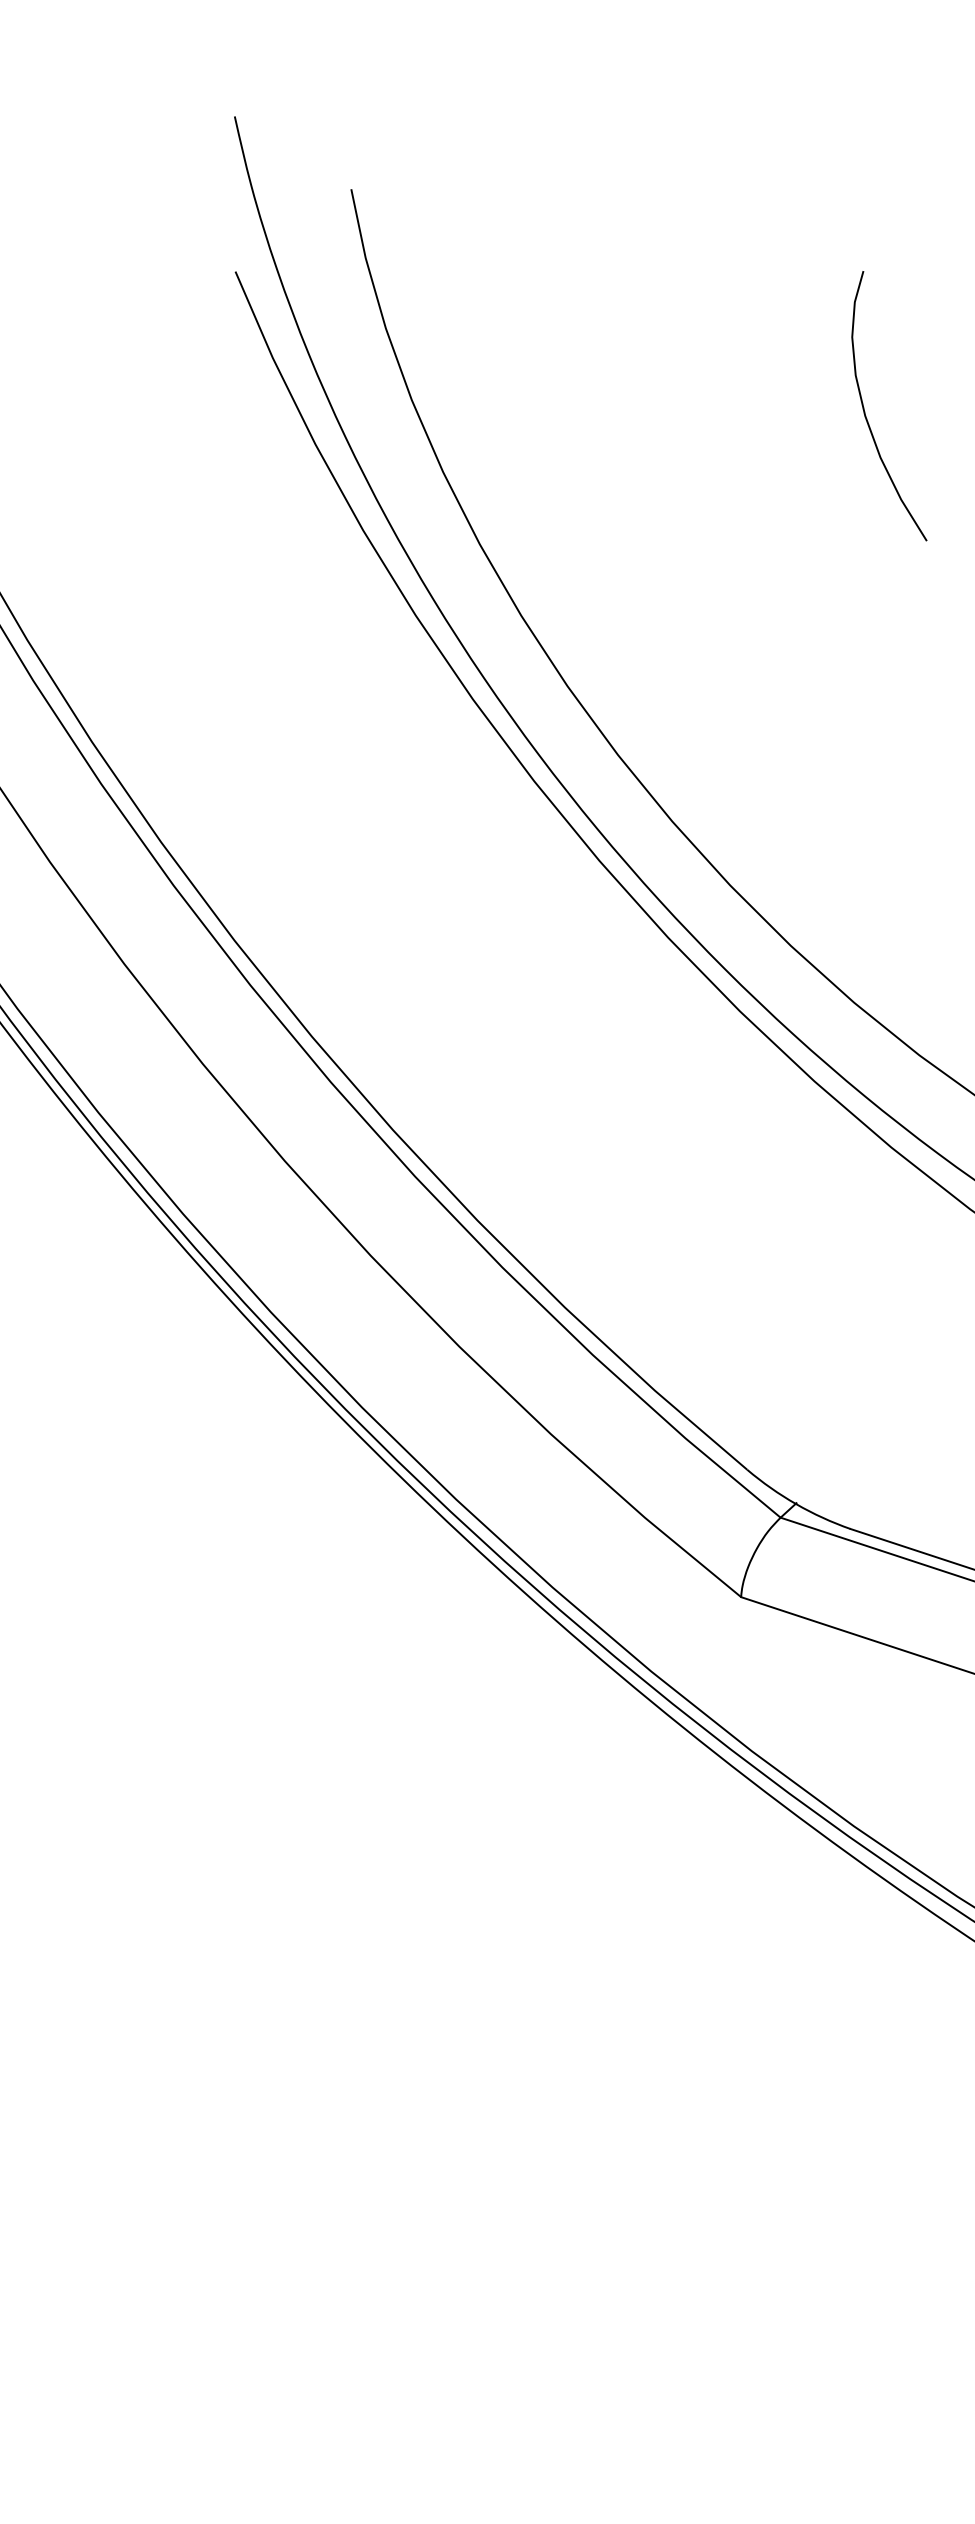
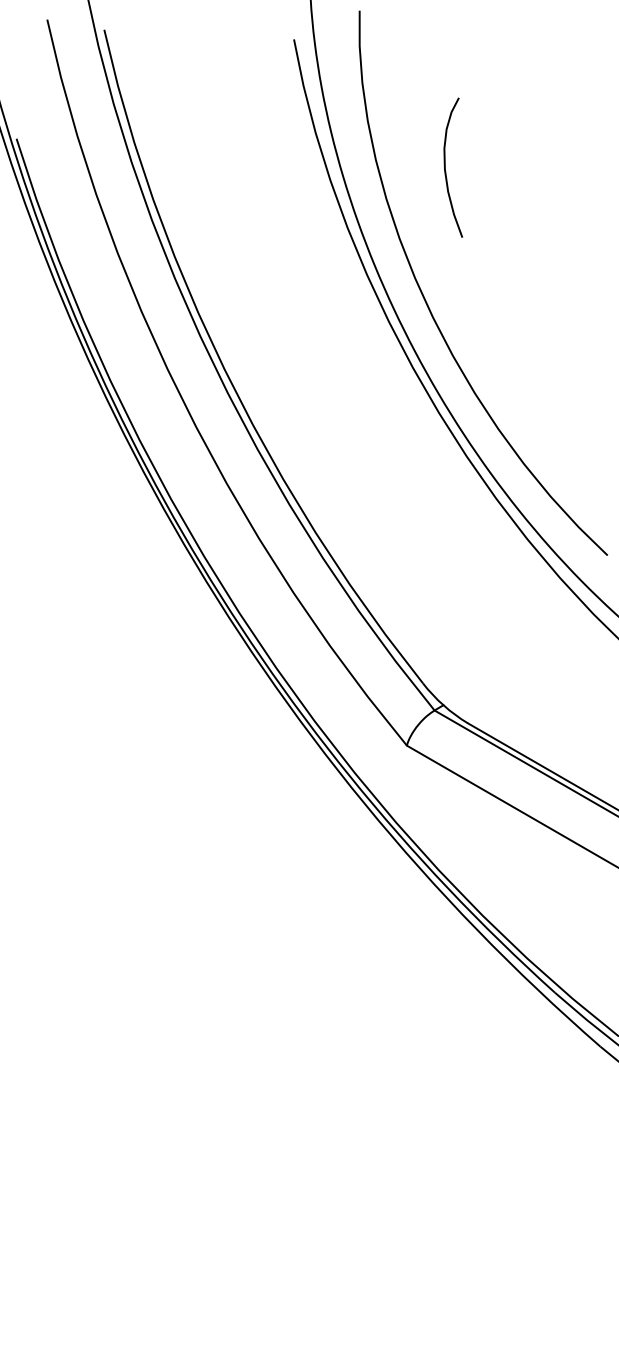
curve: (865, 411) -> (445, 167), moved

